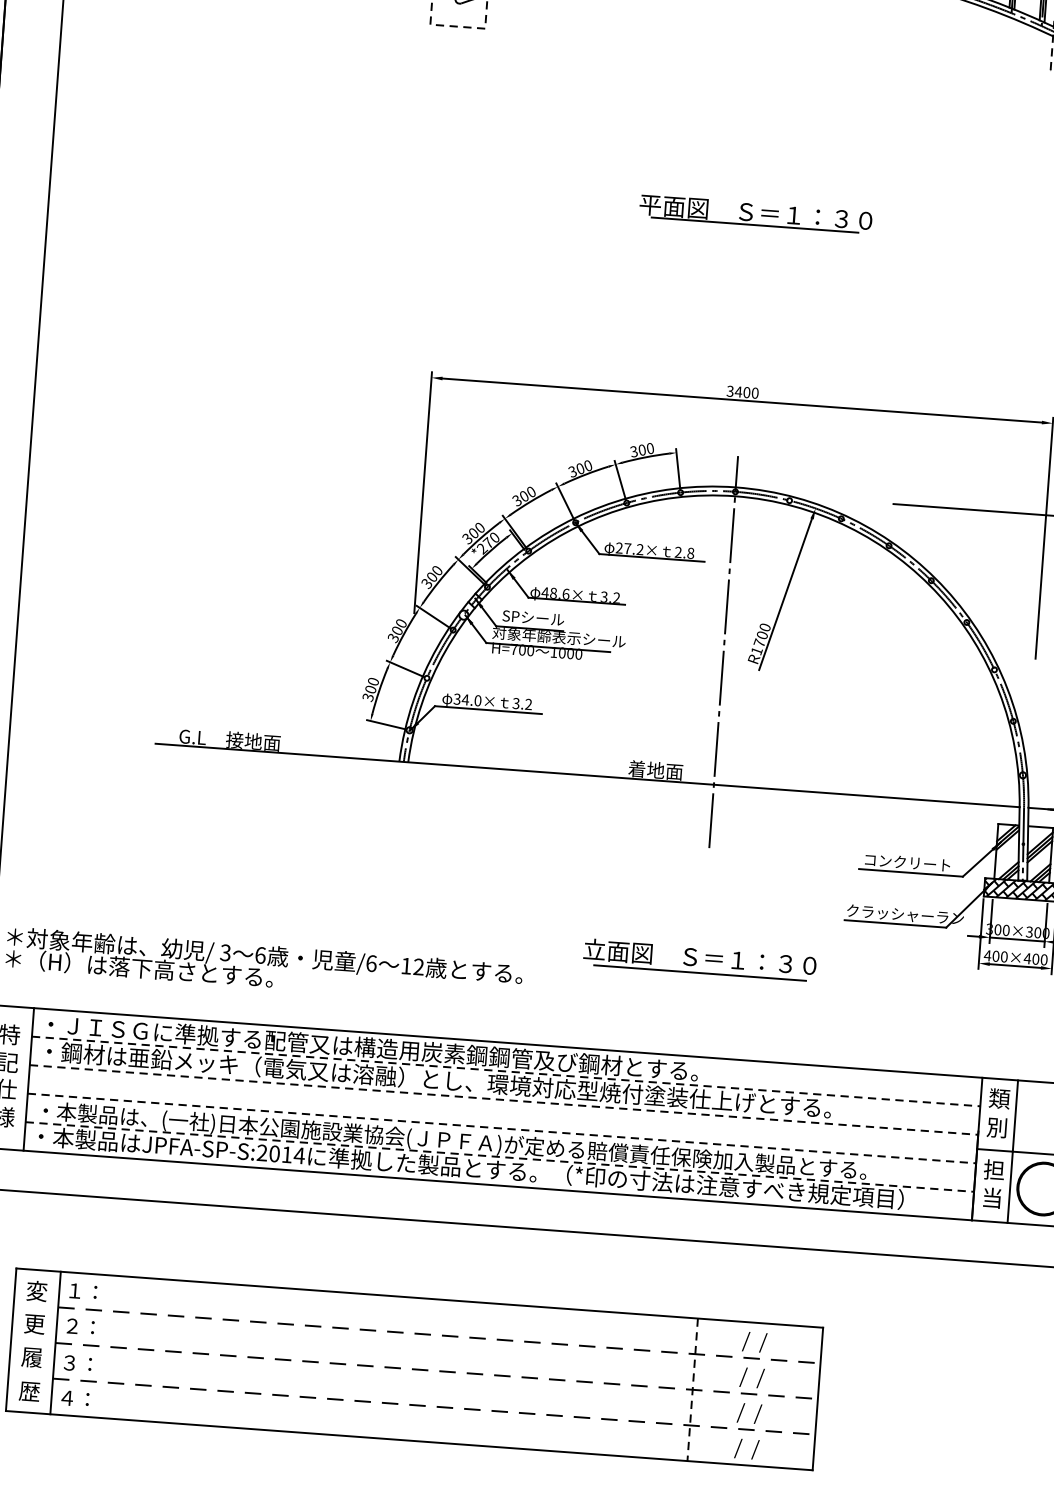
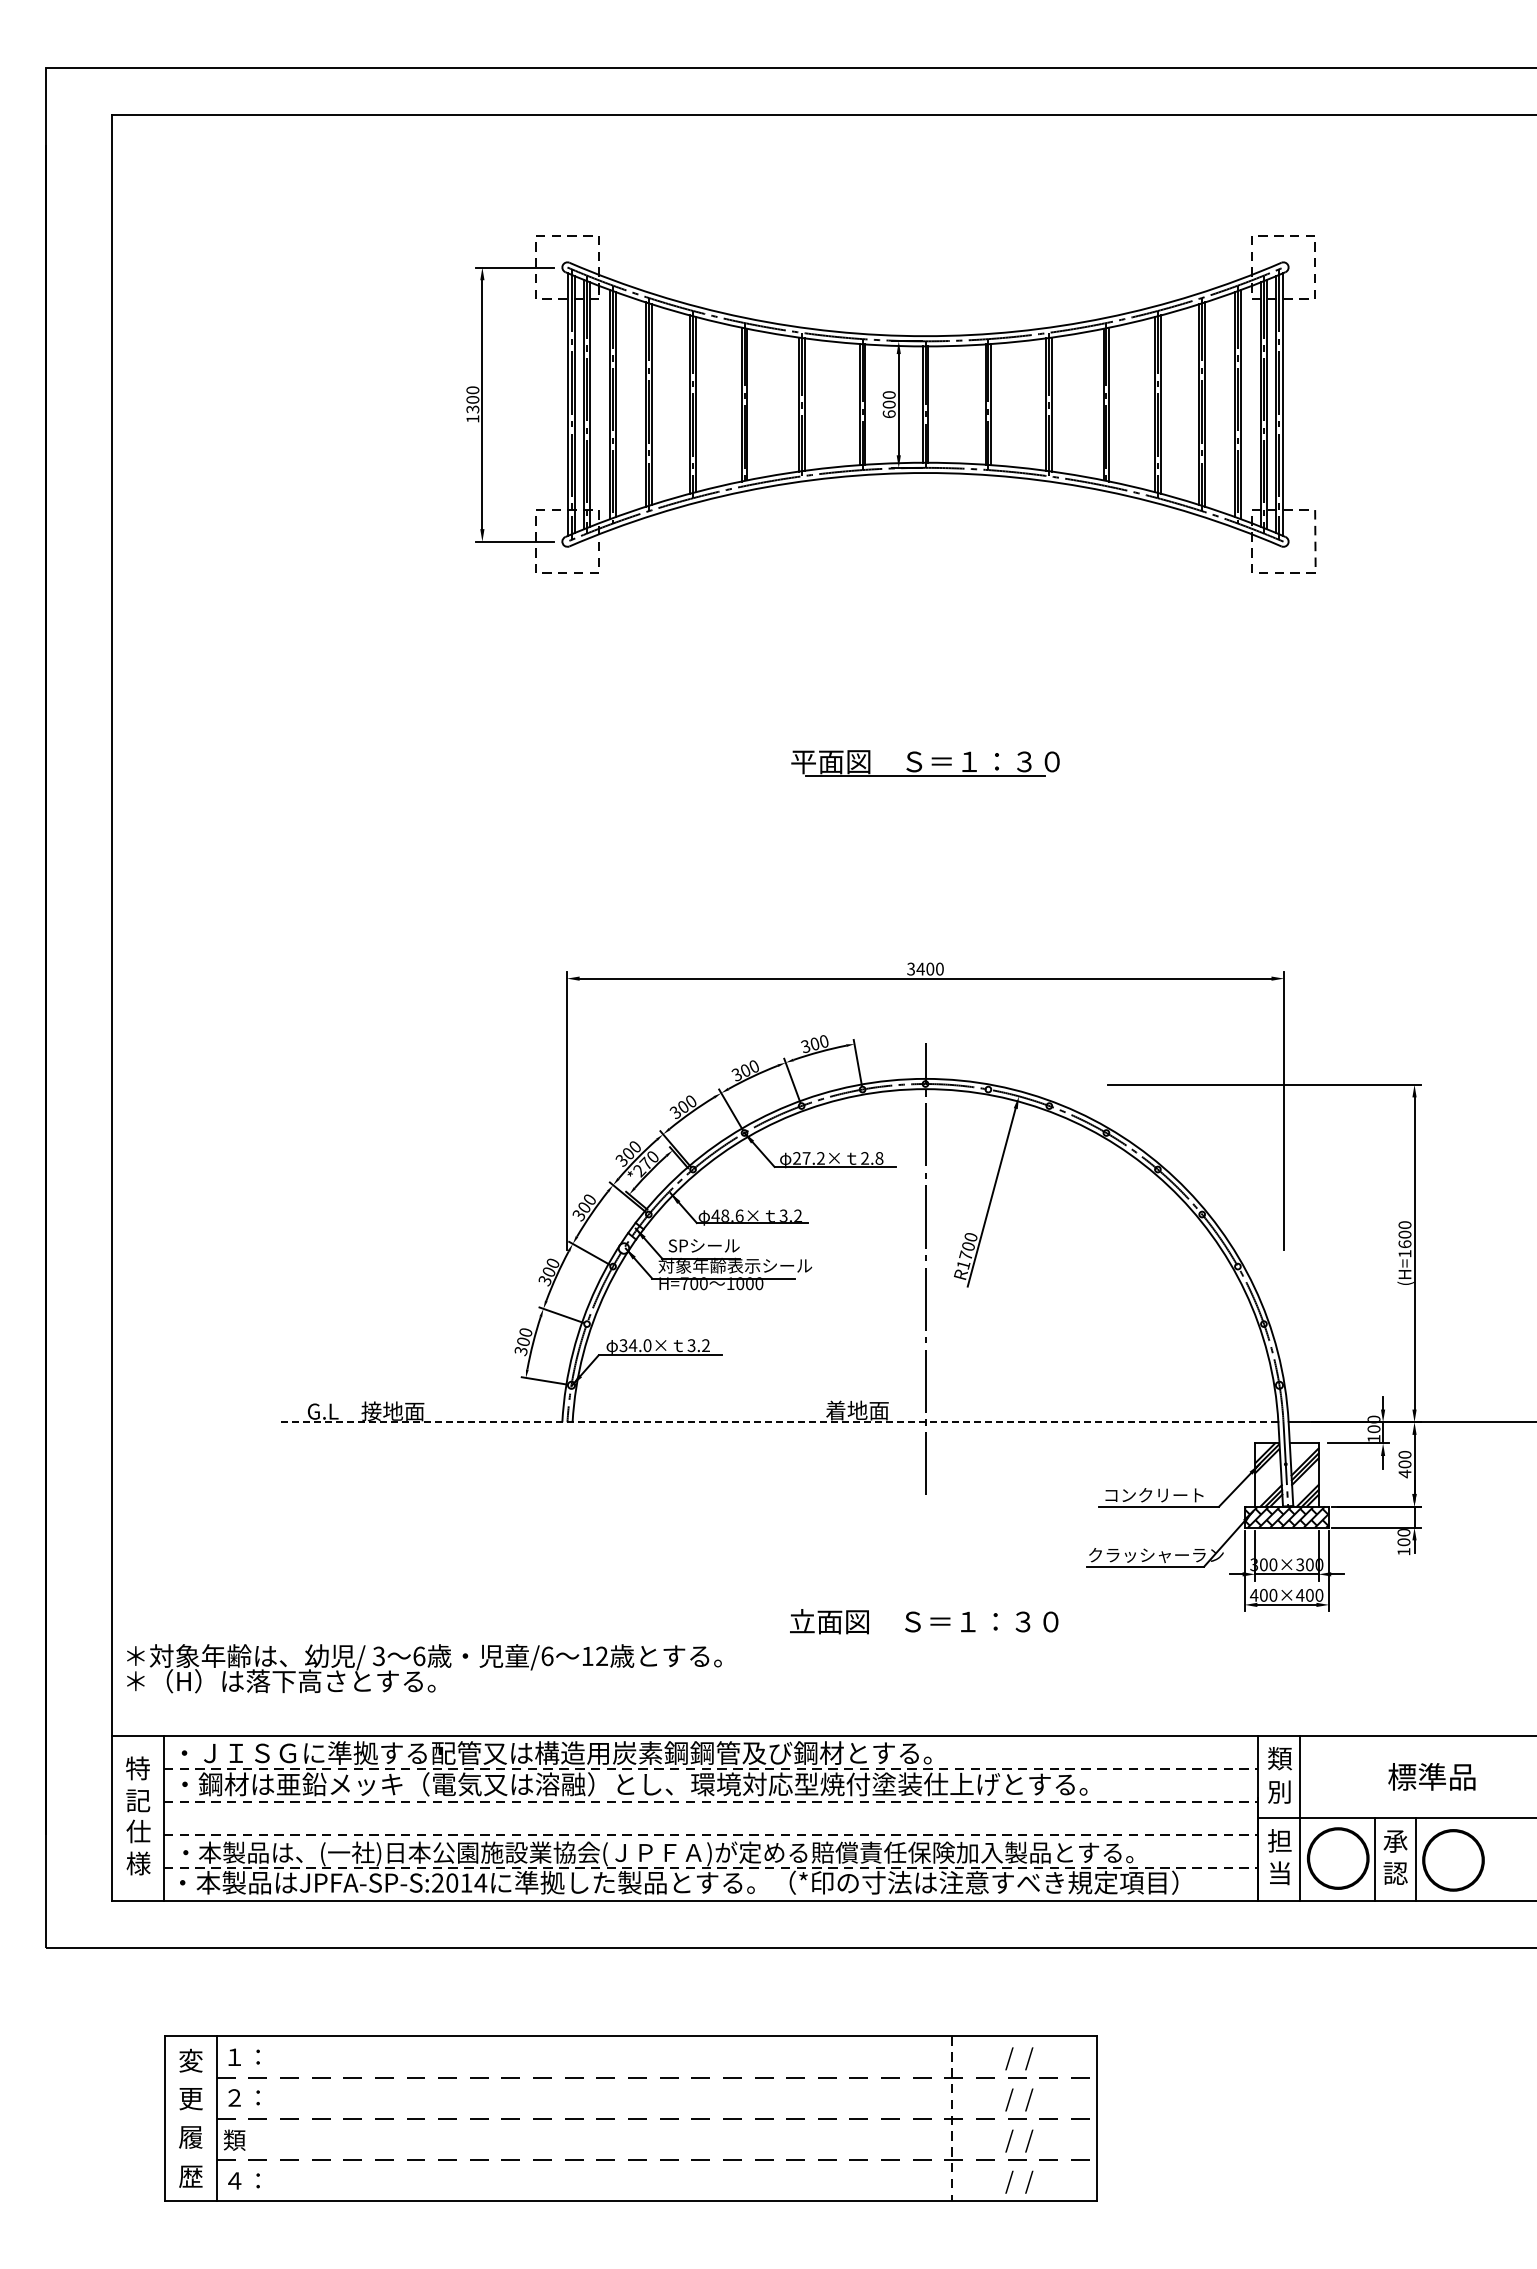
line: (587, 775) -> (779, 1422), solid -> dashed
line: (700, 973) -> (925, 1639), removed
text: (75, 1362) -> (241, 2139), ３： -> 類

